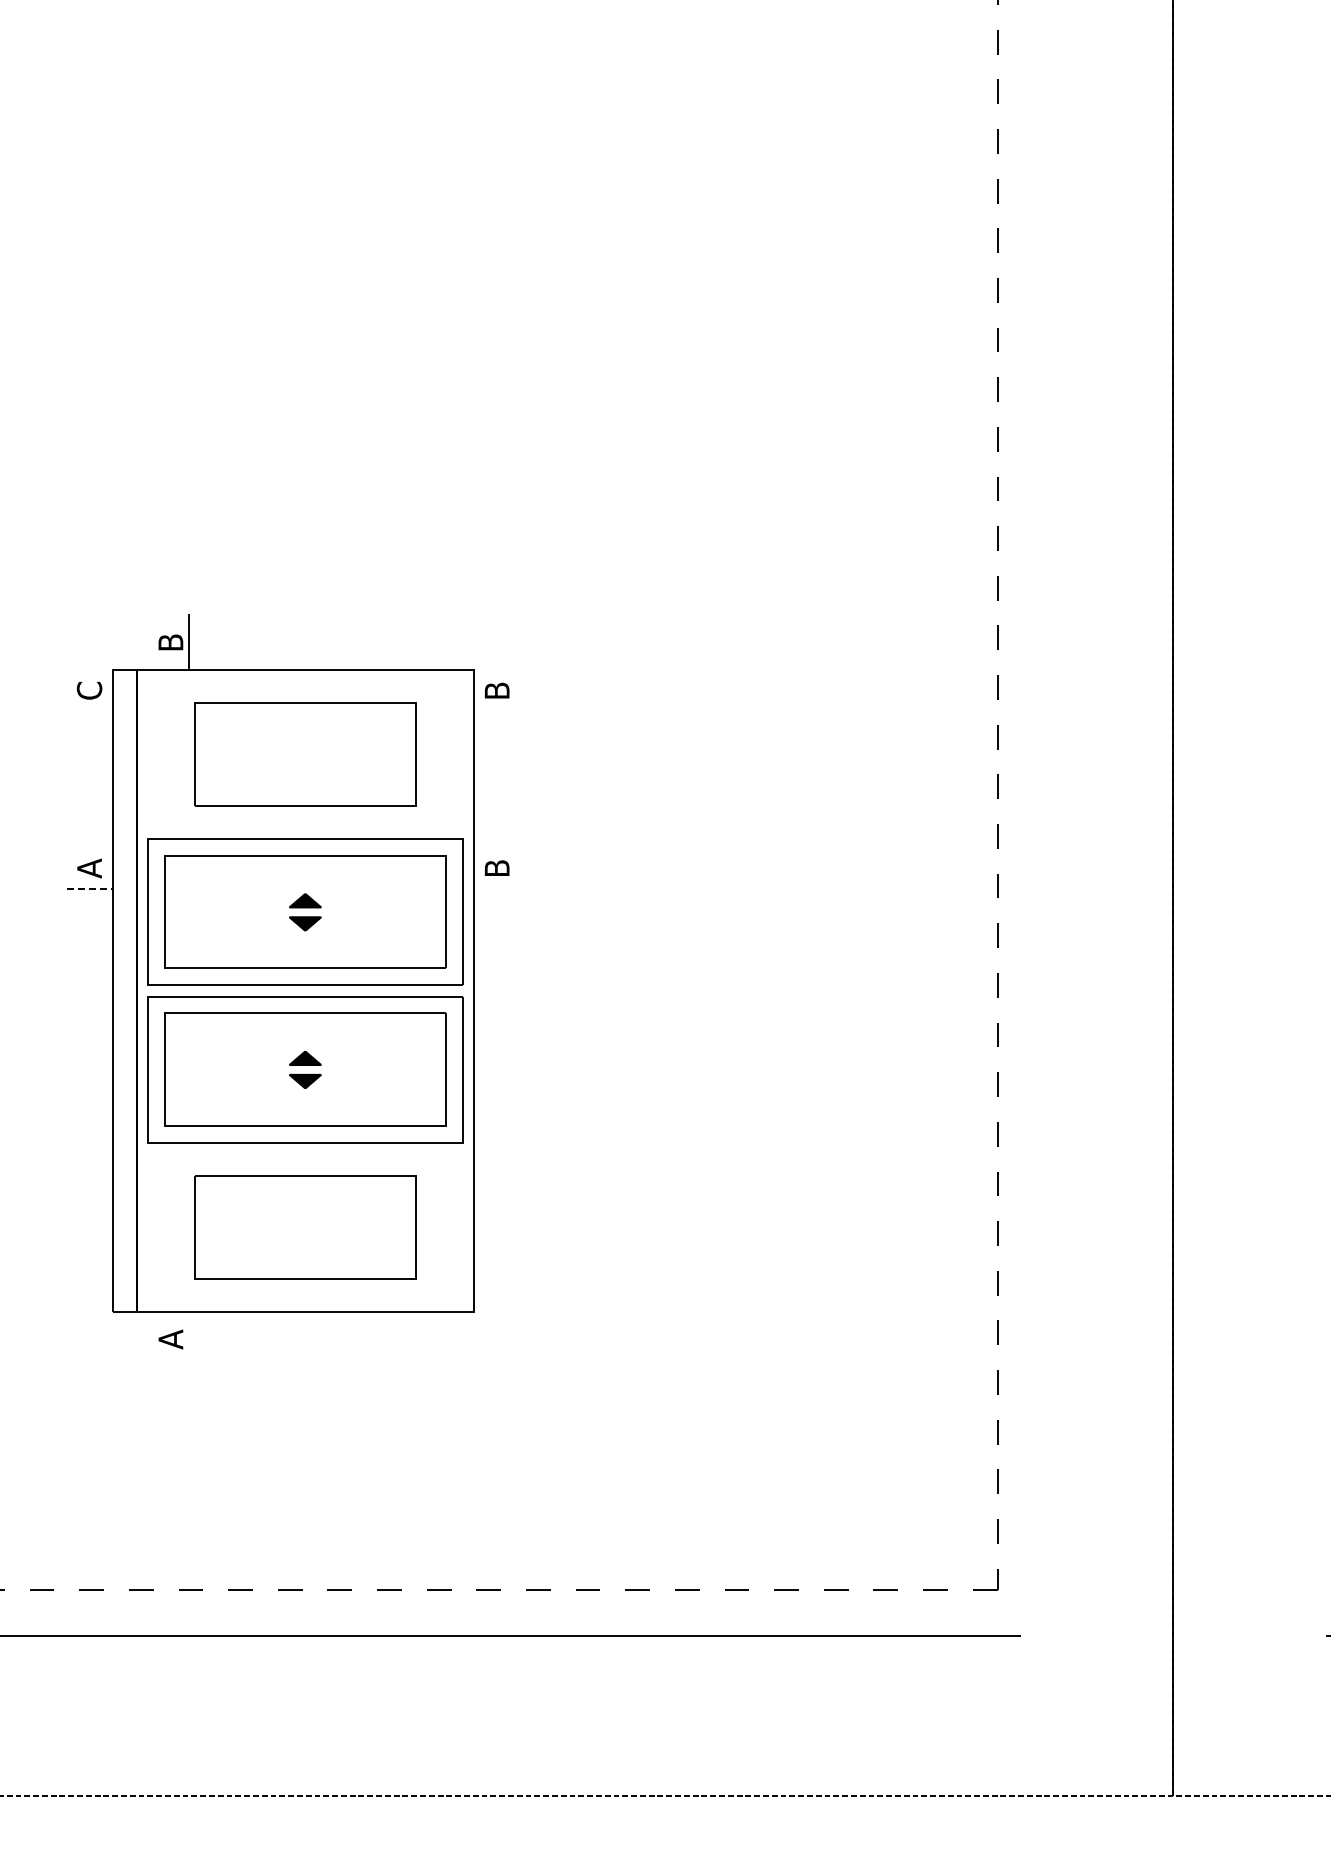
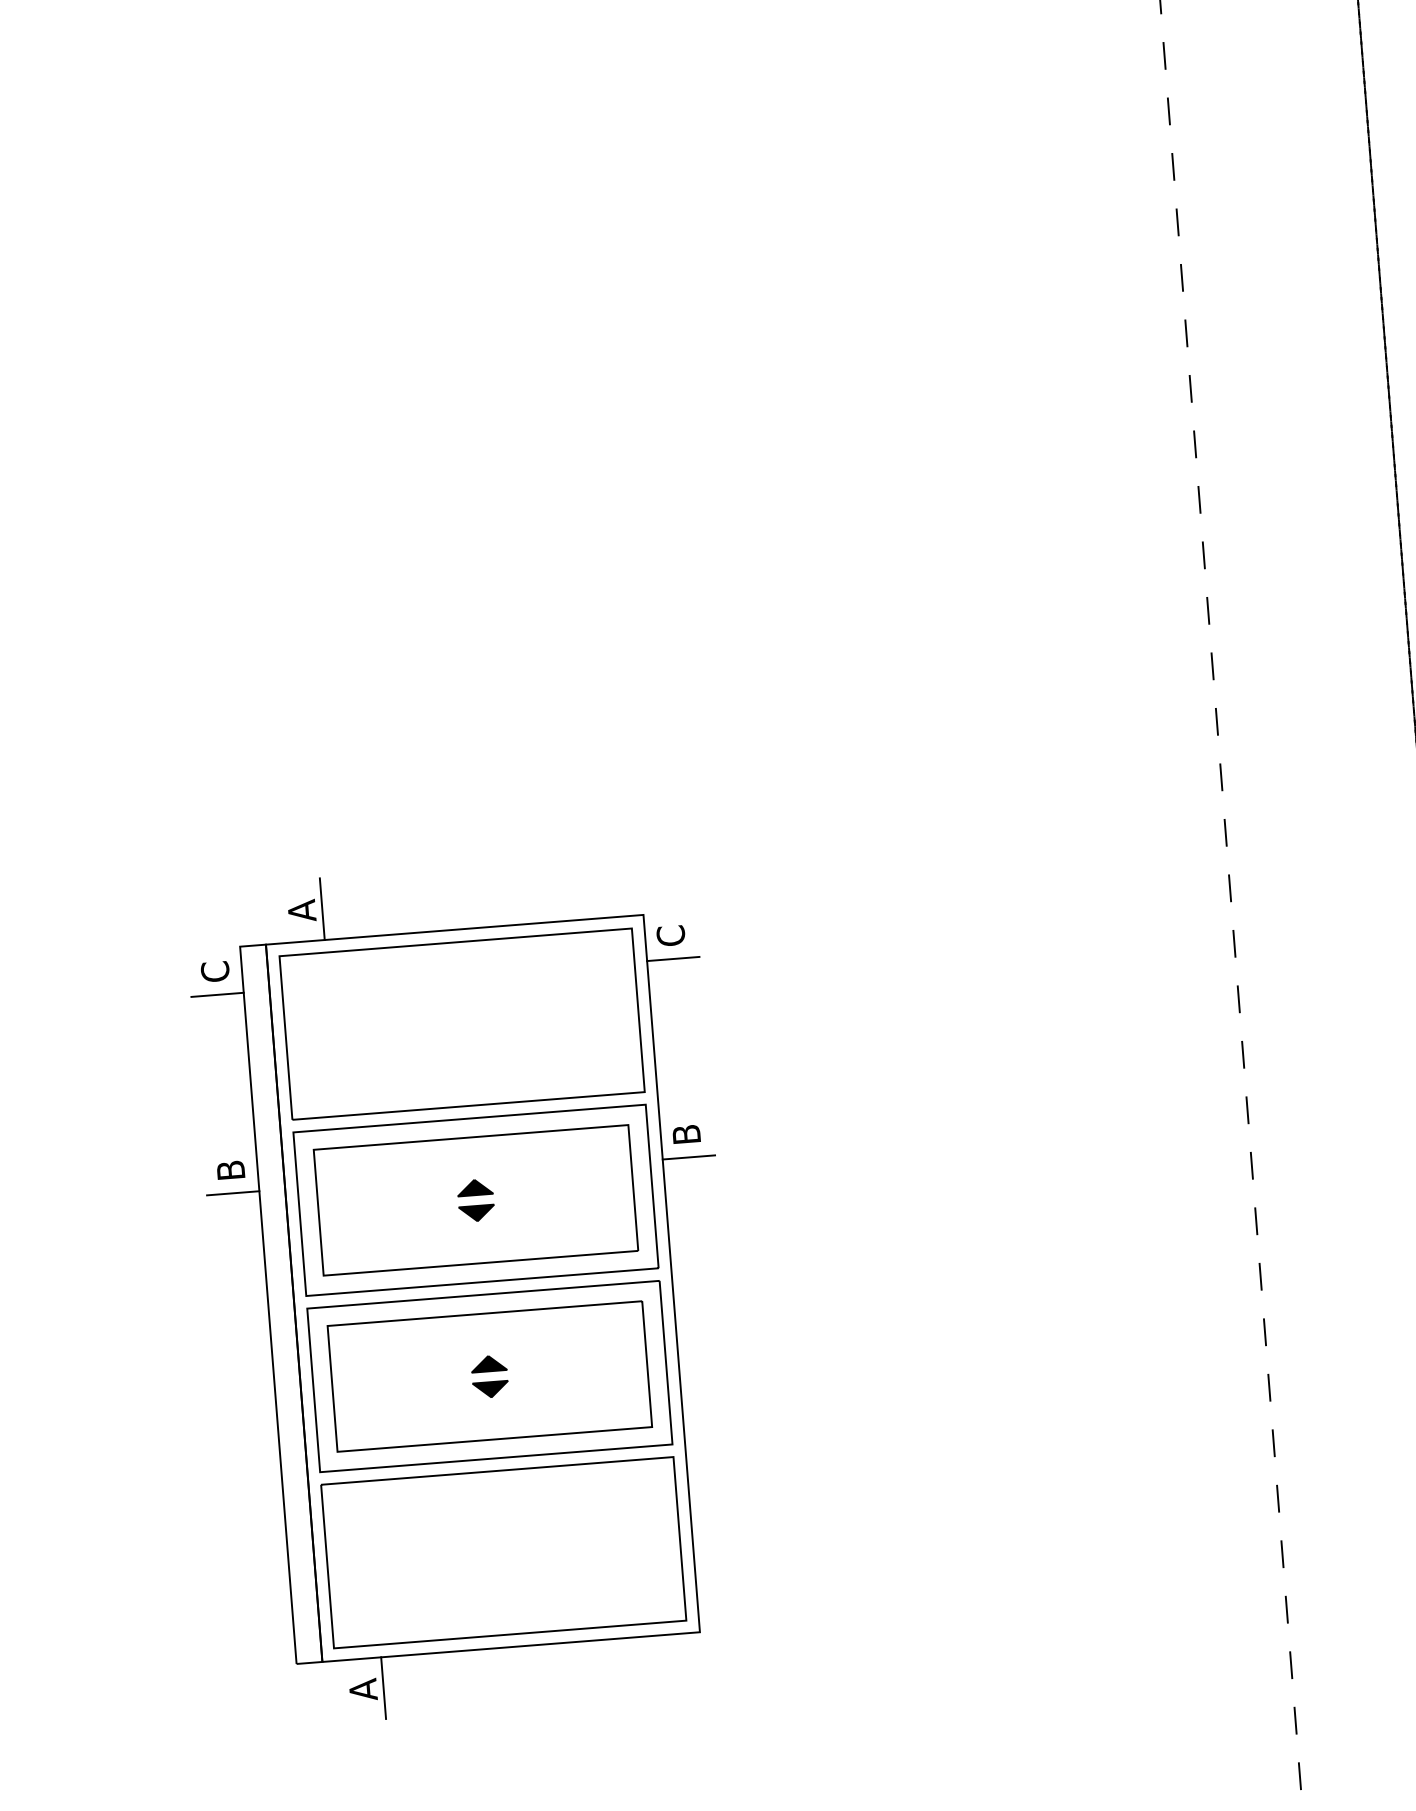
text: (170, 642) -> (301, 910), B -> A
text: (496, 690) -> (670, 935), B -> C
line: (89, 711) -> (217, 995), added
line: (497, 711) -> (673, 959), added
part: (305, 754) -> (462, 1024), size x1.43
text: (89, 868) -> (230, 1170), A -> B
line: (90, 888) -> (233, 1192), dashed -> solid
line: (497, 888) -> (688, 1156), added
part: (305, 1227) -> (503, 1552), size x1.43
line: (189, 1338) -> (384, 1687), added

